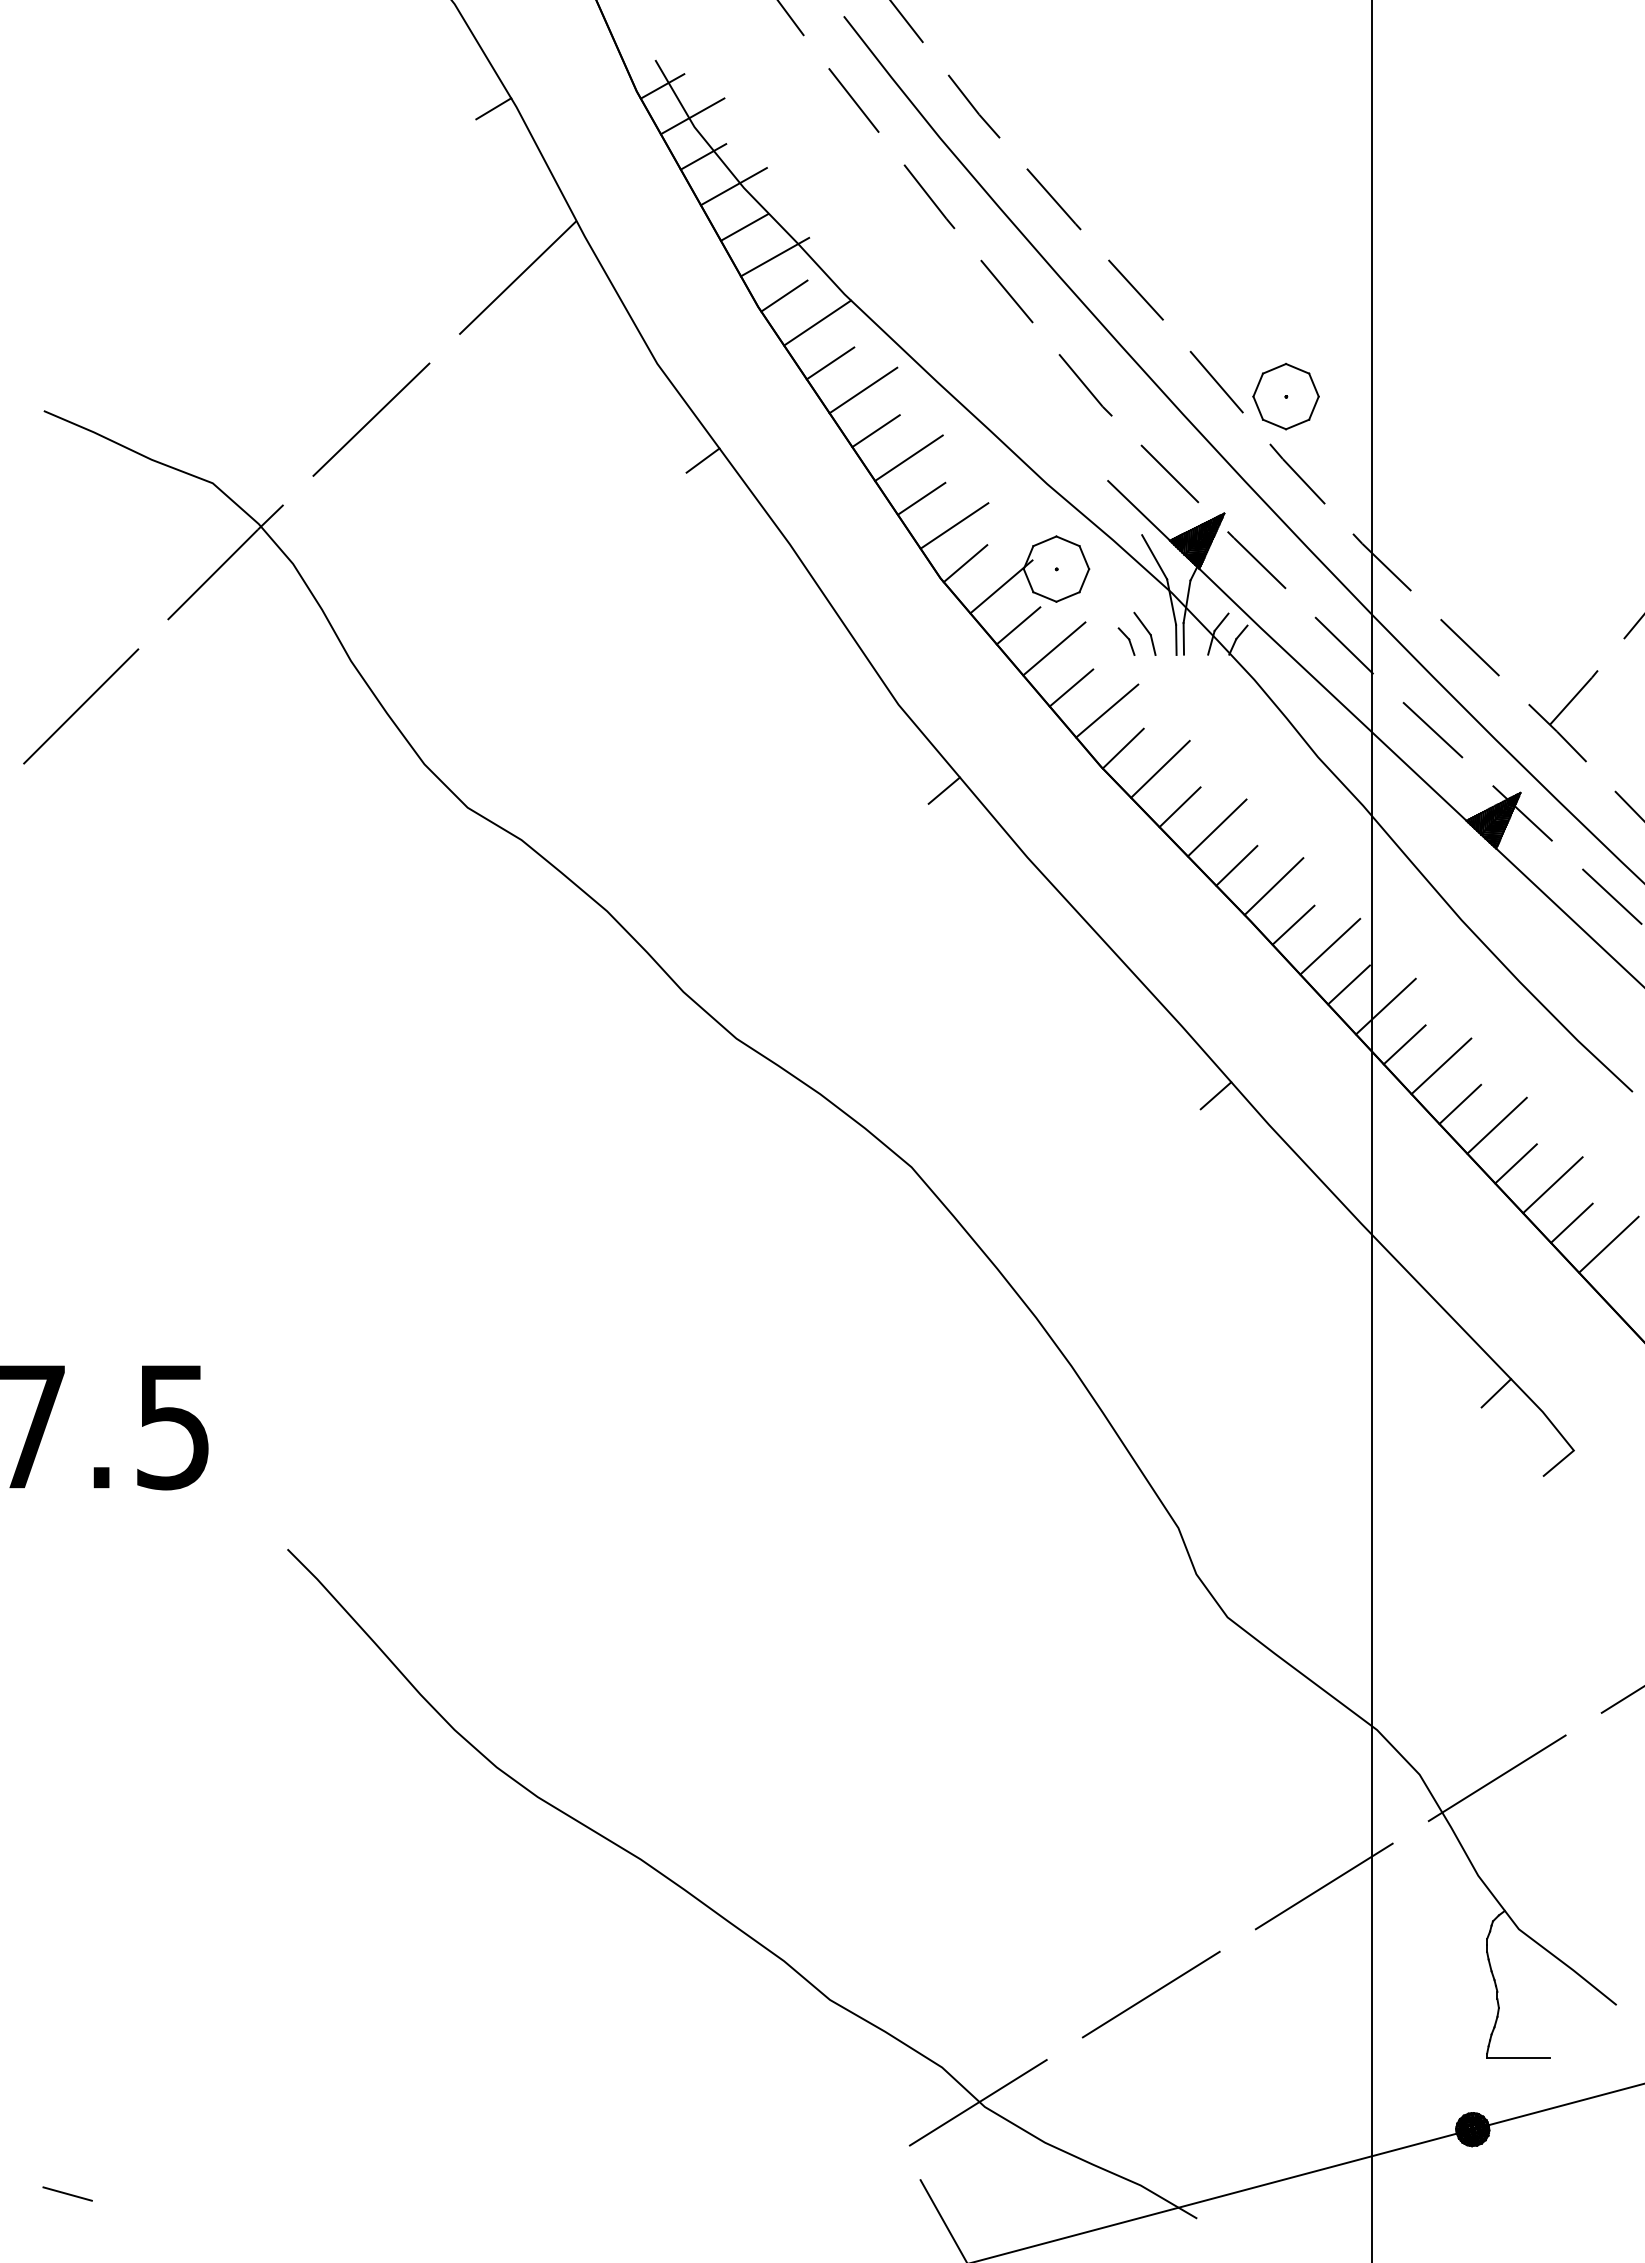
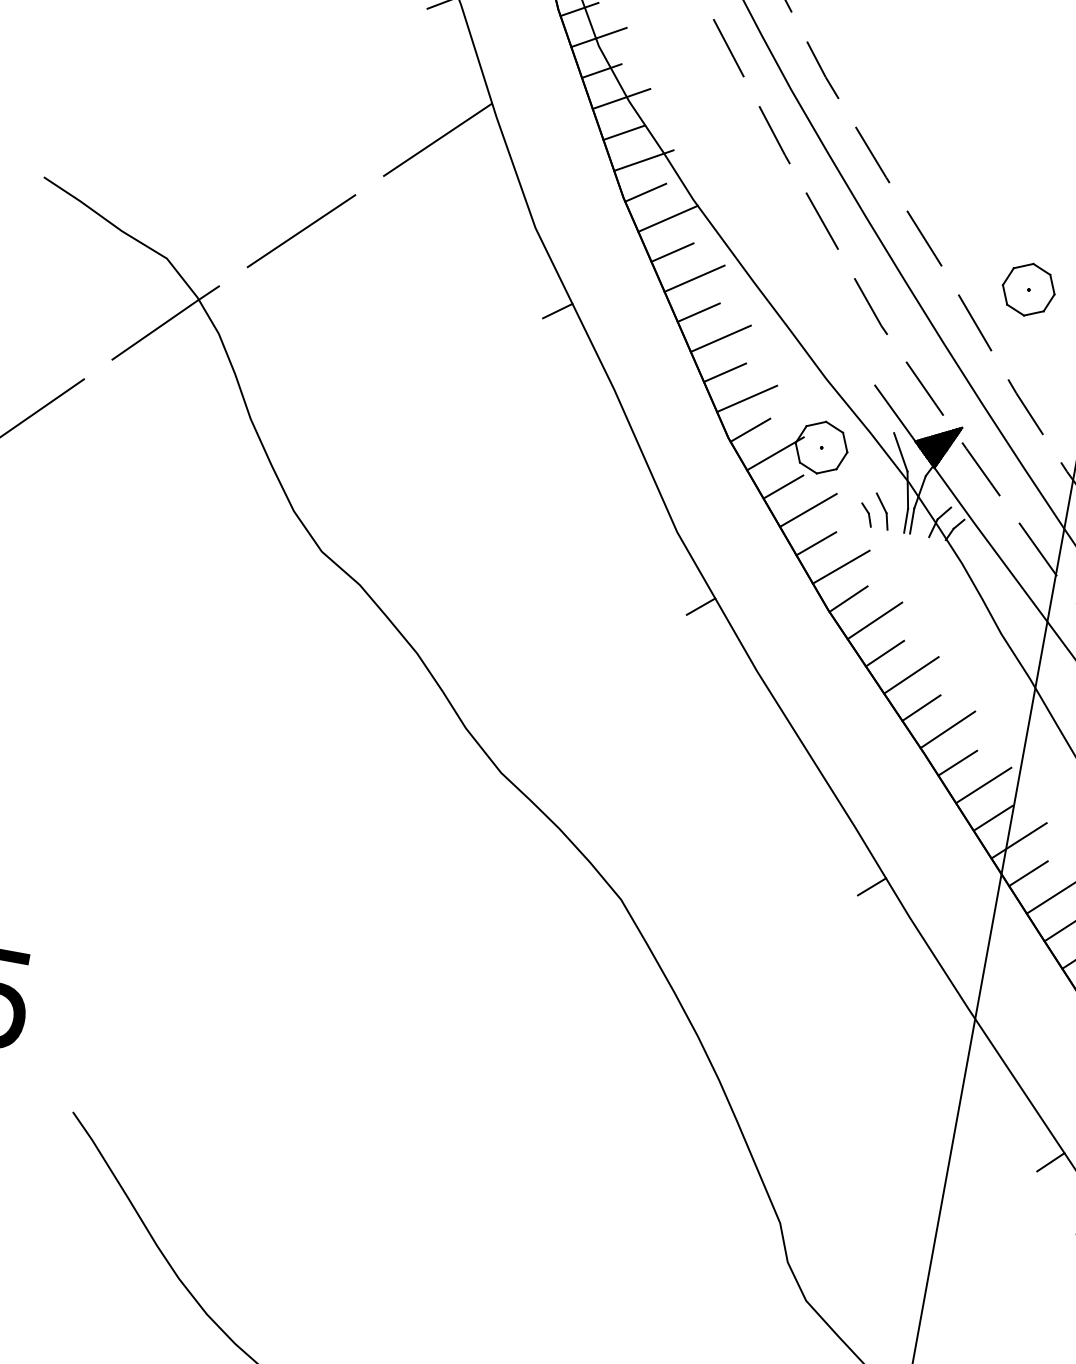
part: (1285, 396) -> (1028, 289), moved

